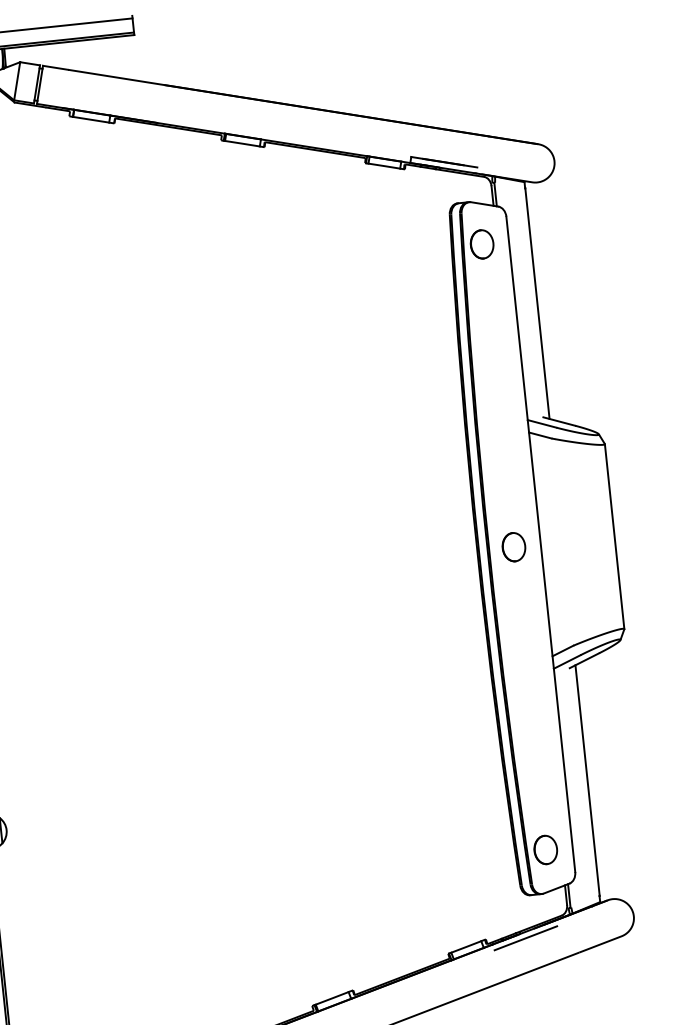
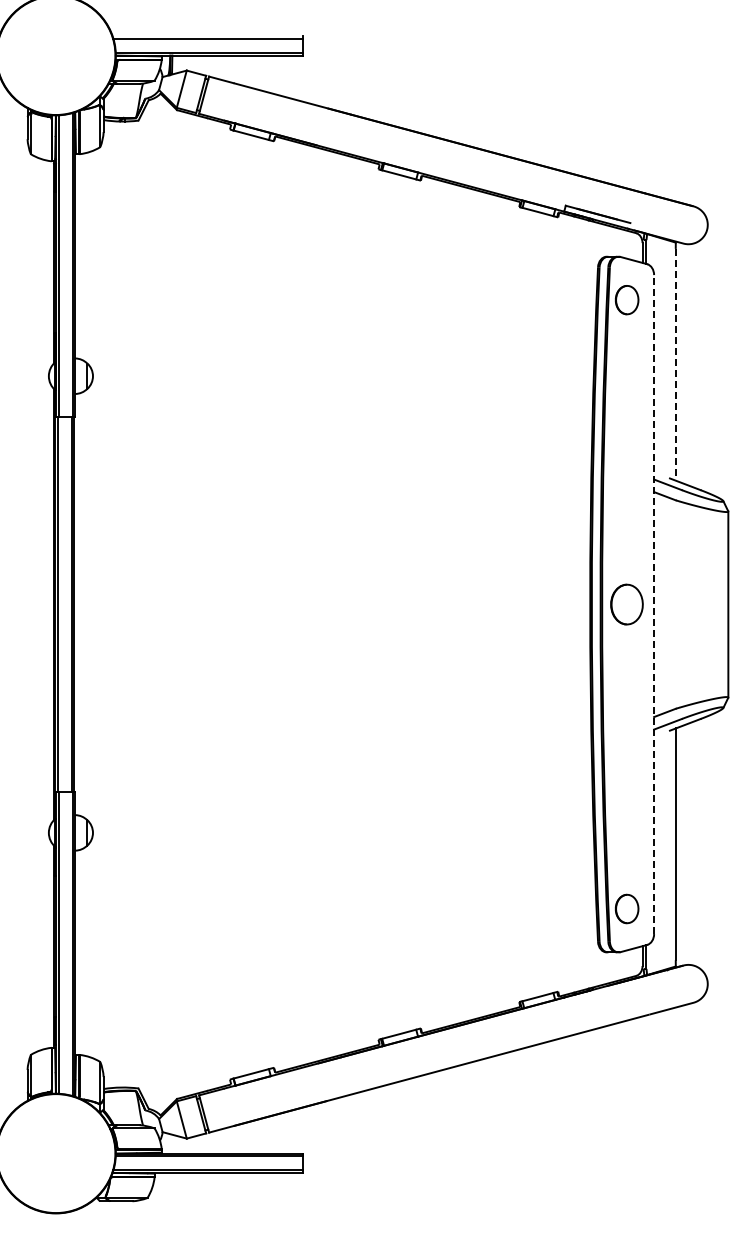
line: (536, 303) -> (675, 364), solid -> dashed
line: (541, 544) -> (654, 604), solid -> dashed
part: (514, 547) -> (627, 604), size x1.4
line: (525, 938) -> (597, 994), removed

